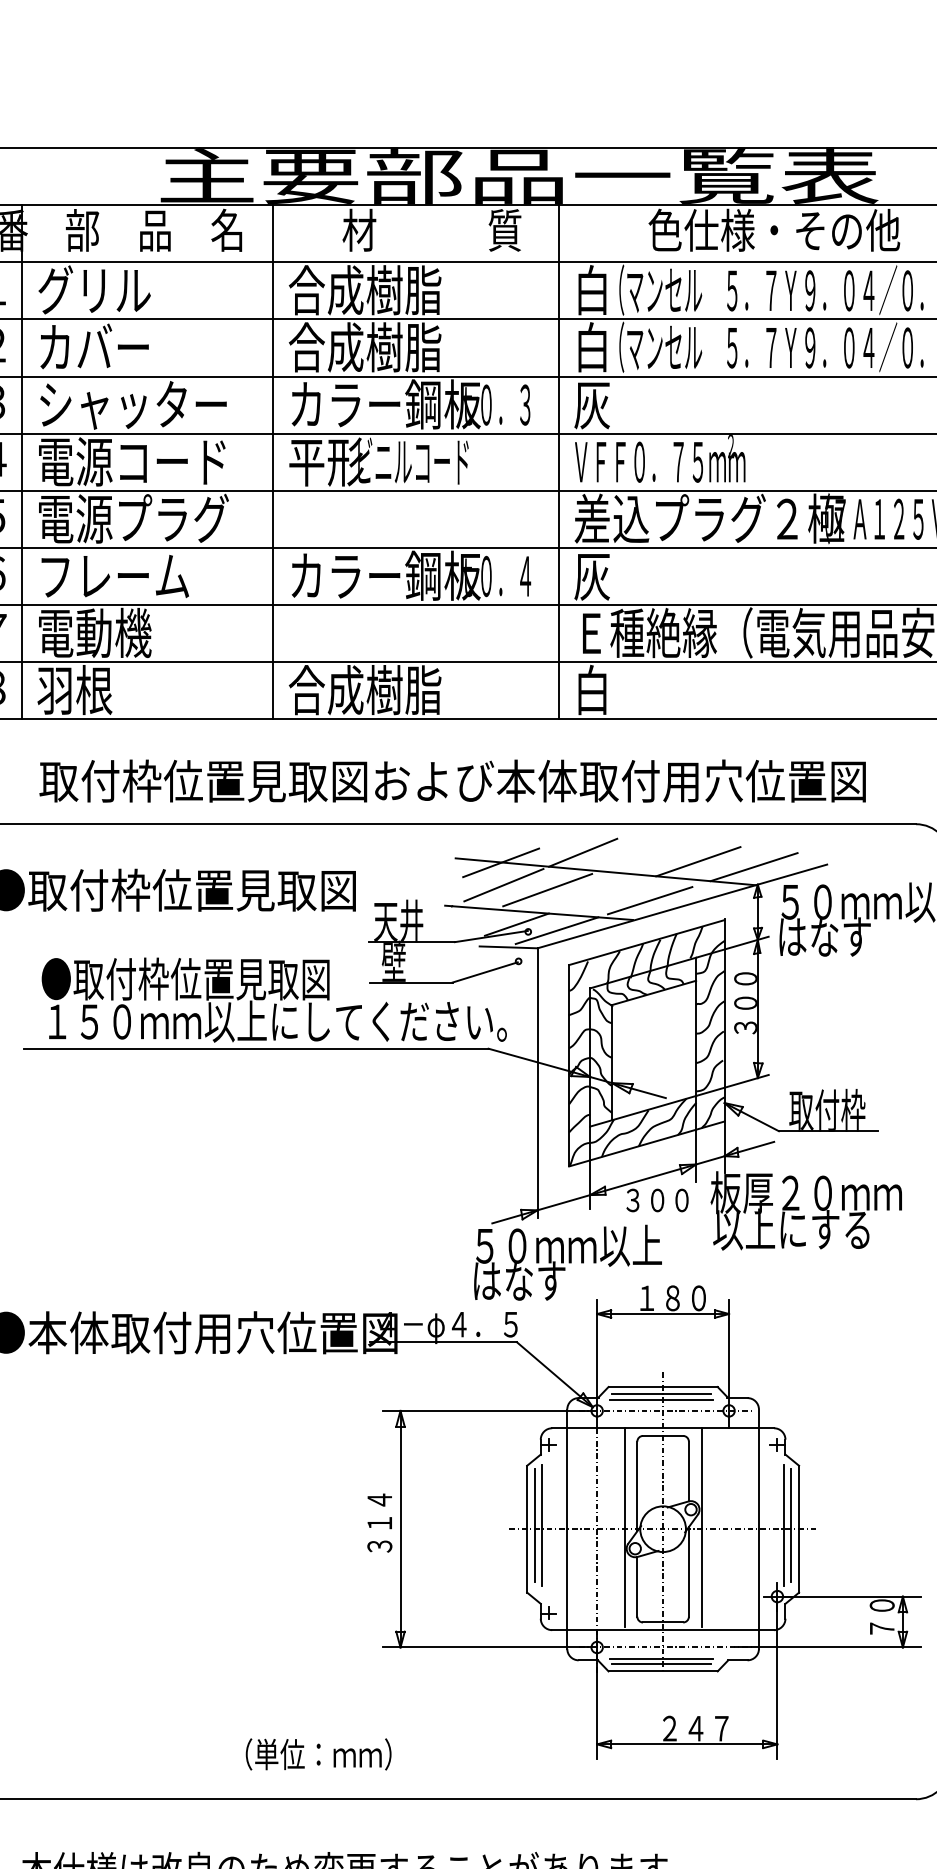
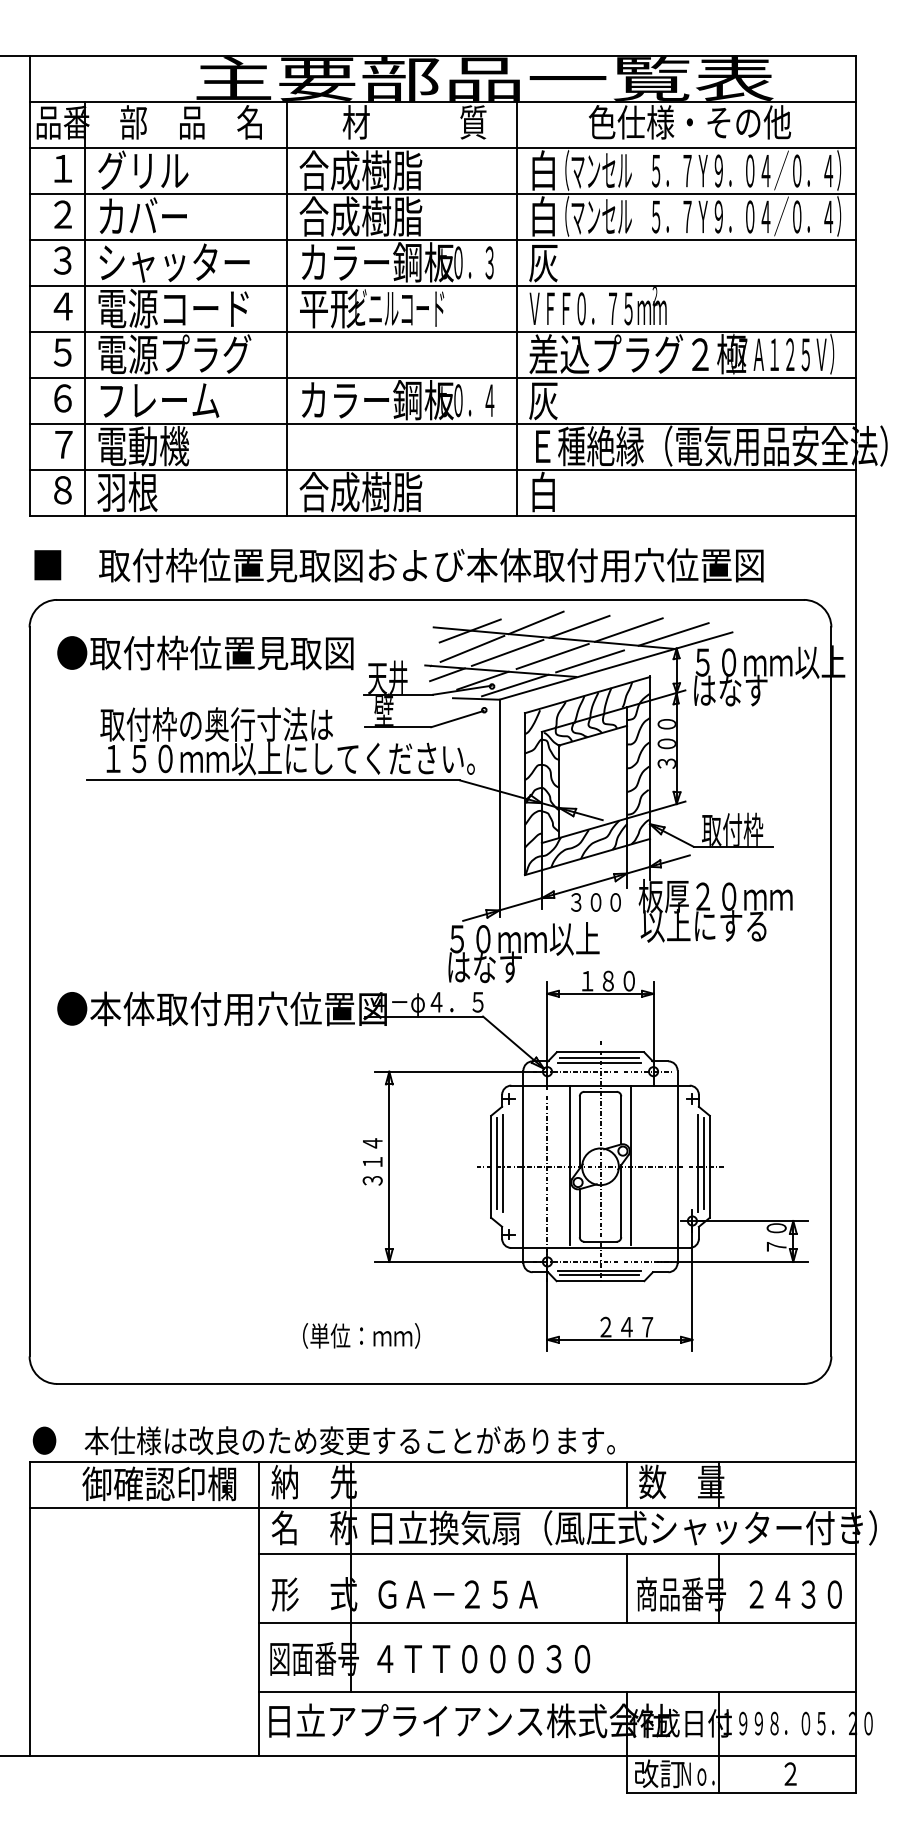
line: (636, 857) -> (579, 626), added
line: (603, 893) -> (552, 655), added
line: (472, 916) -> (447, 674), added
text: (185, 979) -> (216, 724), ●取付枠位置見取図 -> 取付枠の奥行寸法は
text: (318, 1753) -> (361, 1335), moved

